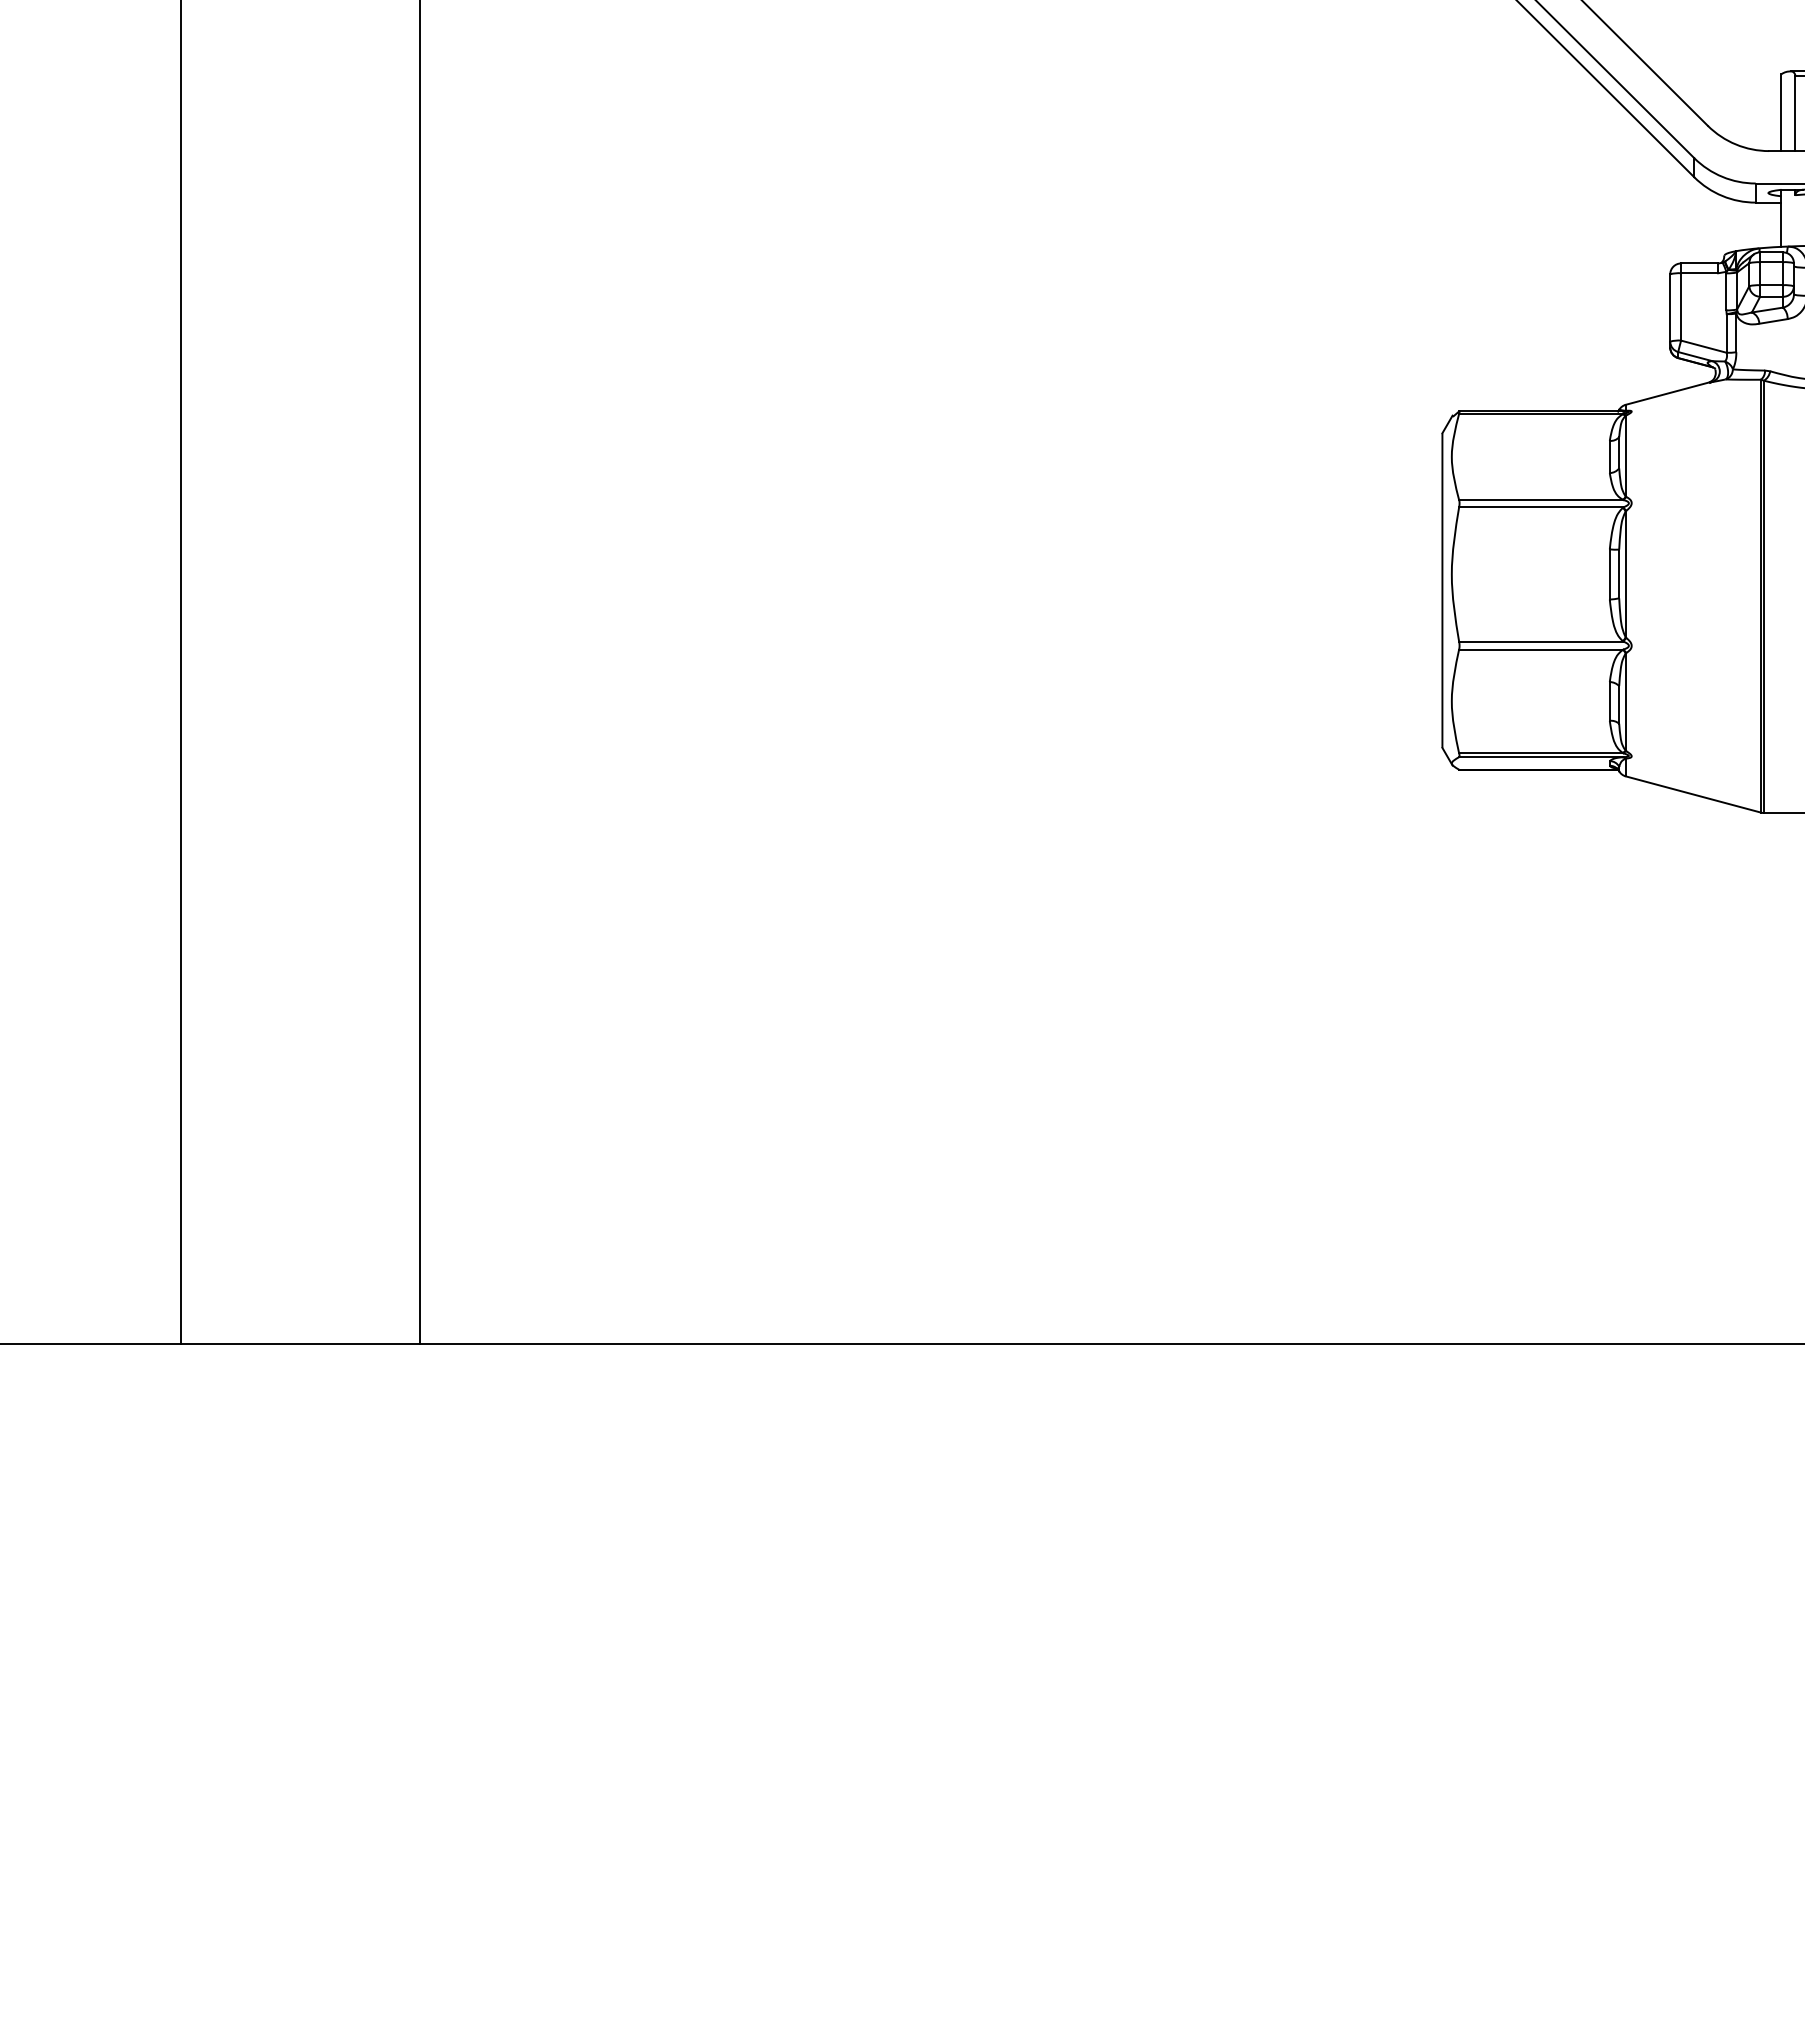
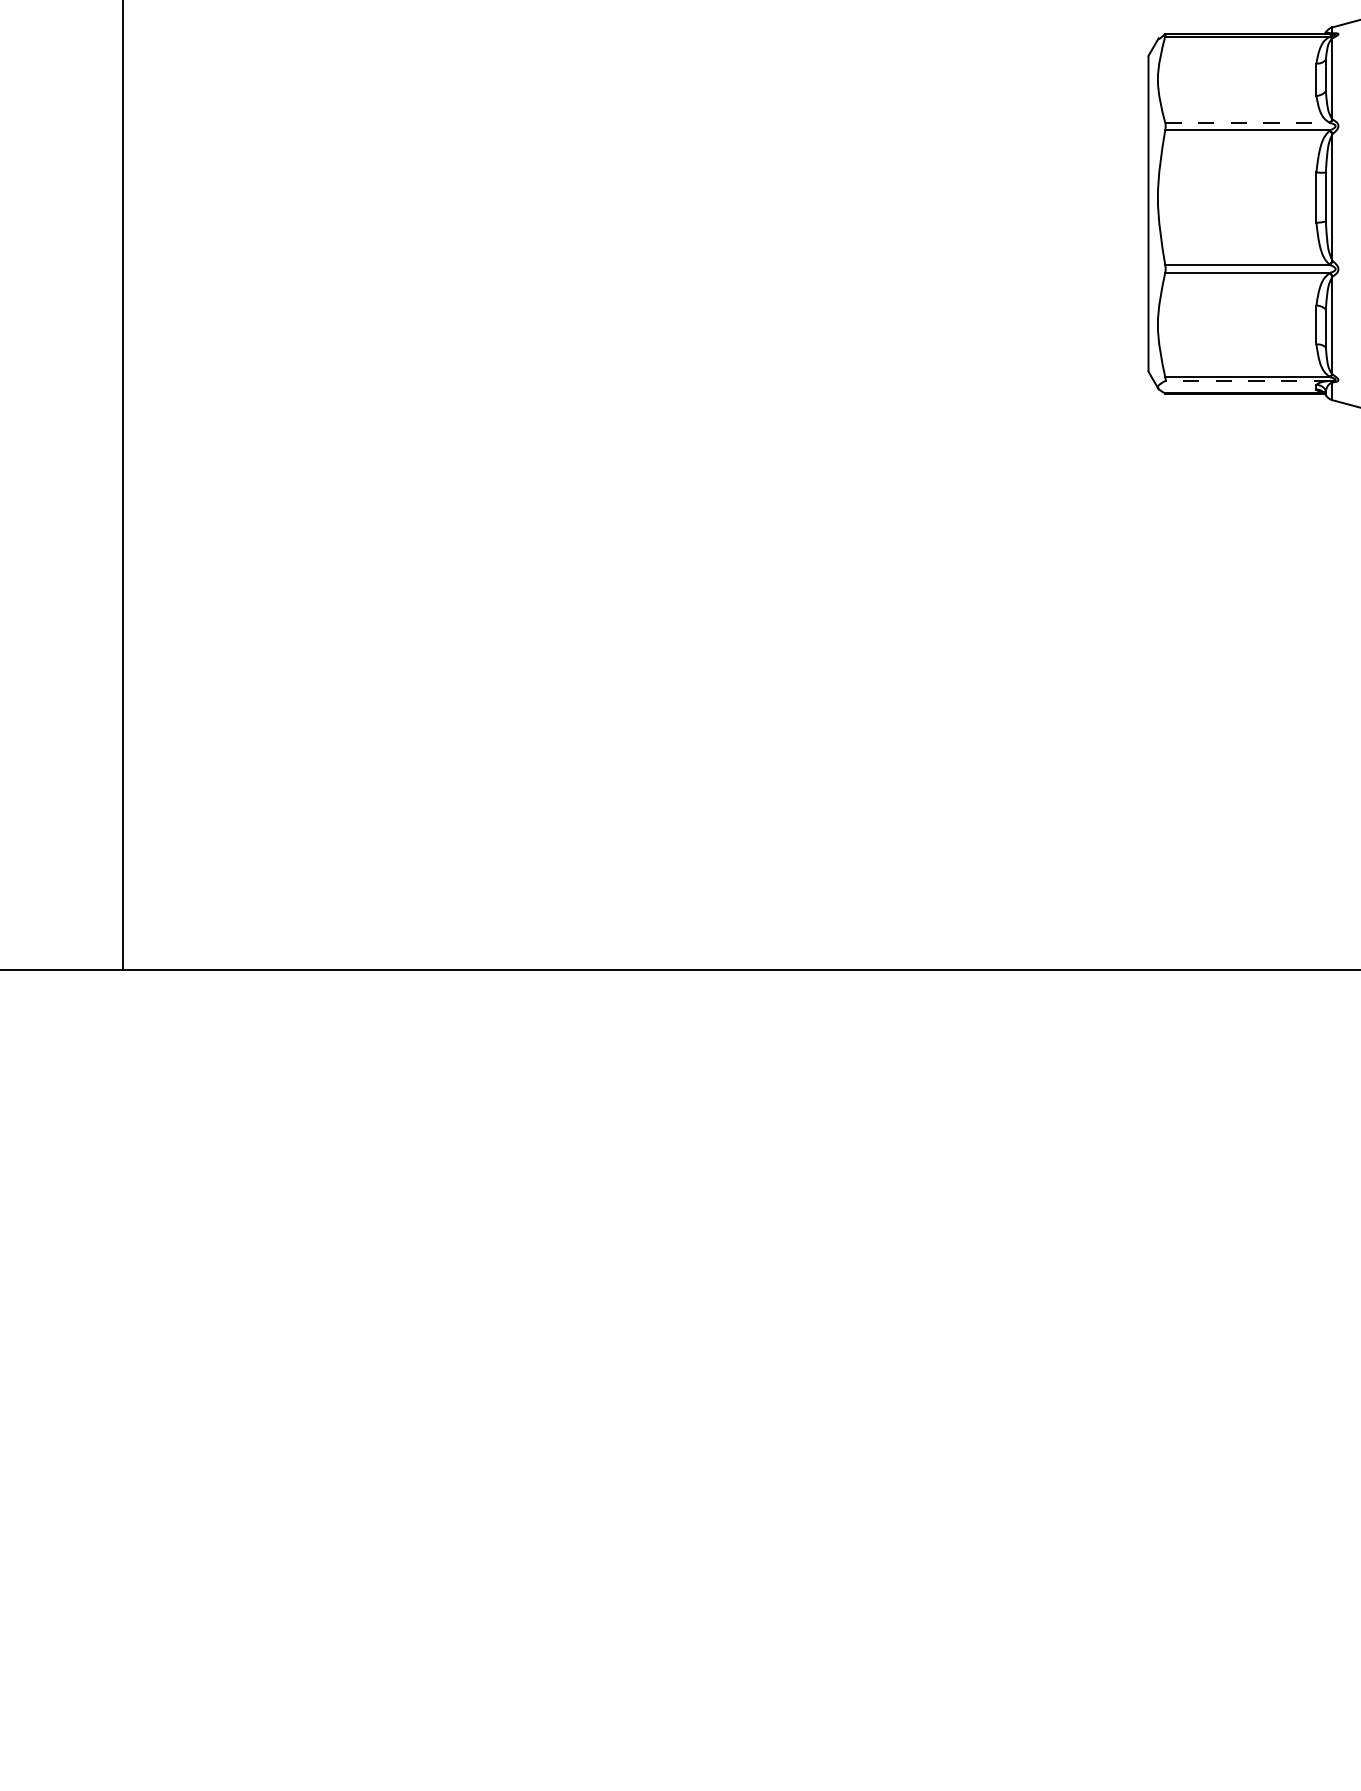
line: (1541, 500) -> (1247, 123), solid -> dashed
line: (1540, 757) -> (1246, 381), solid -> dashed

